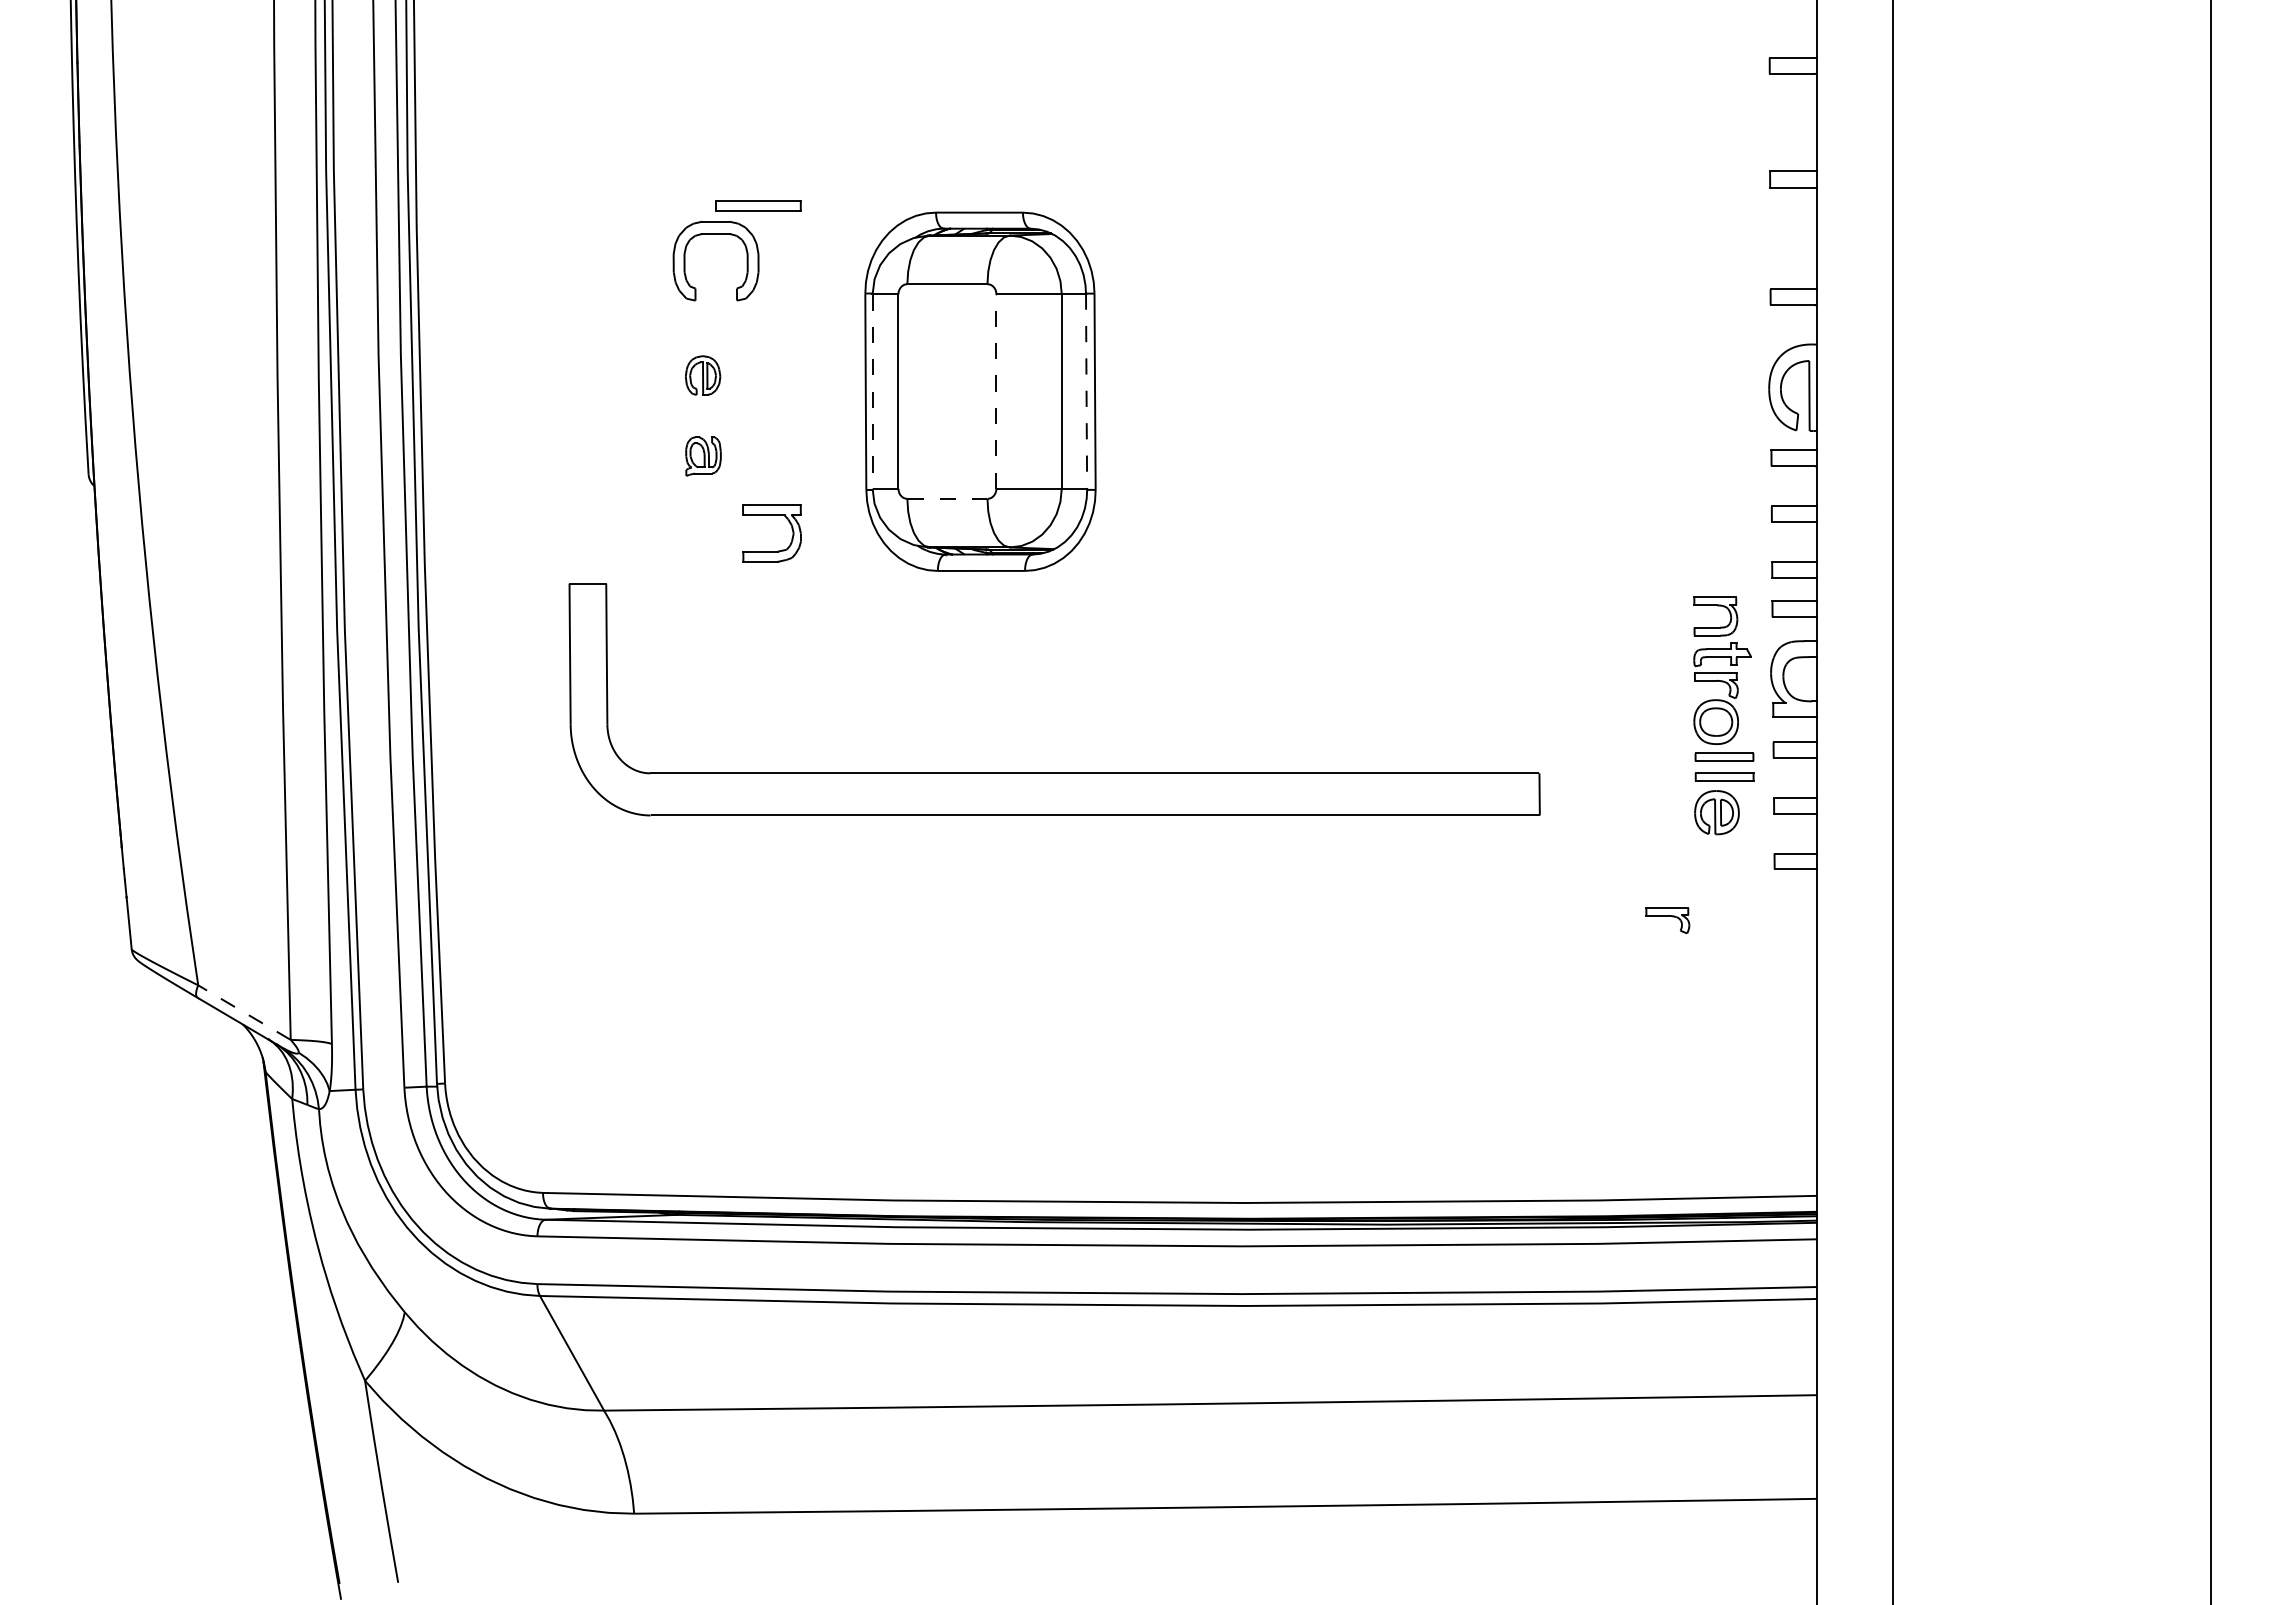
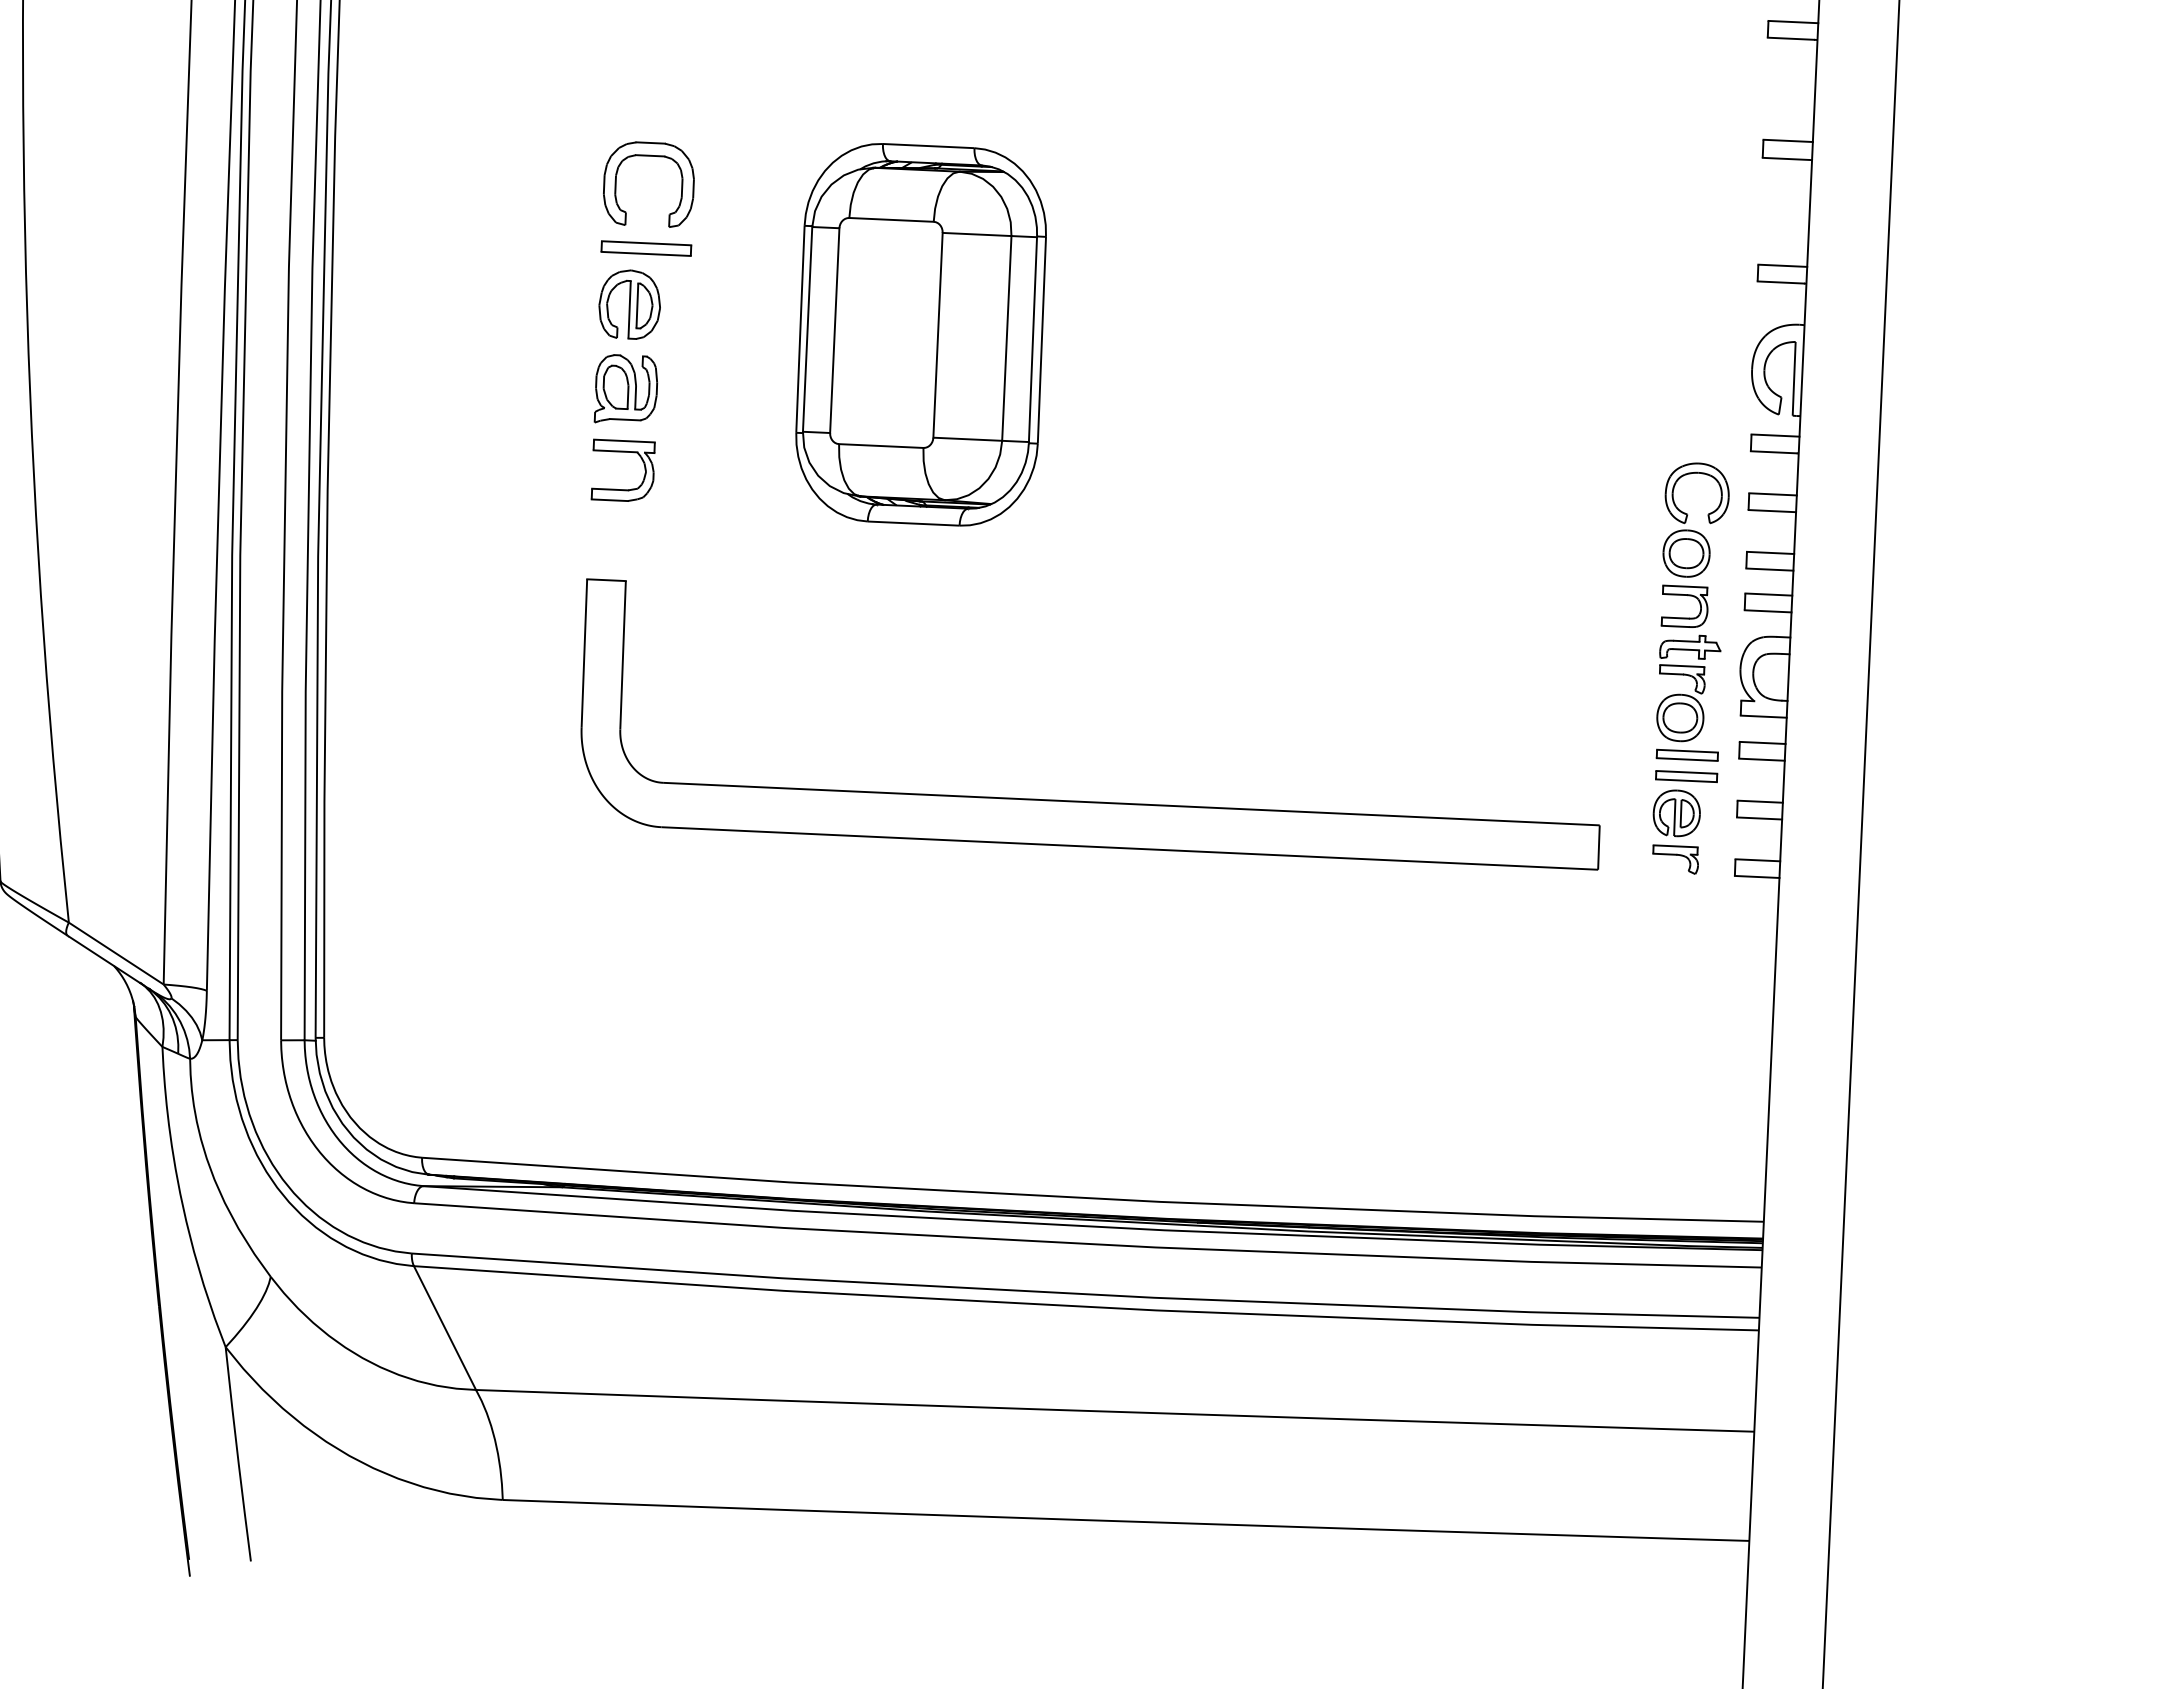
part: (758, 205) -> (646, 248), moved
part: (702, 375) -> (629, 304), size x1.67
line: (996, 391) -> (938, 335), dashed -> solid
line: (872, 392) -> (807, 330), dashed -> solid
line: (1086, 392) -> (1032, 340), dashed -> solid
part: (703, 456) -> (626, 389), size x1.67
line: (947, 498) -> (881, 445), dashed -> solid
part: (771, 515) -> (623, 451), moved
part: (1714, 533) -> (1687, 519), added
part: (1054, 772) -> (1088, 801), moved
part: (1667, 920) -> (1675, 859), moved
line: (245, 1012) -> (117, 953), dashed -> solid

